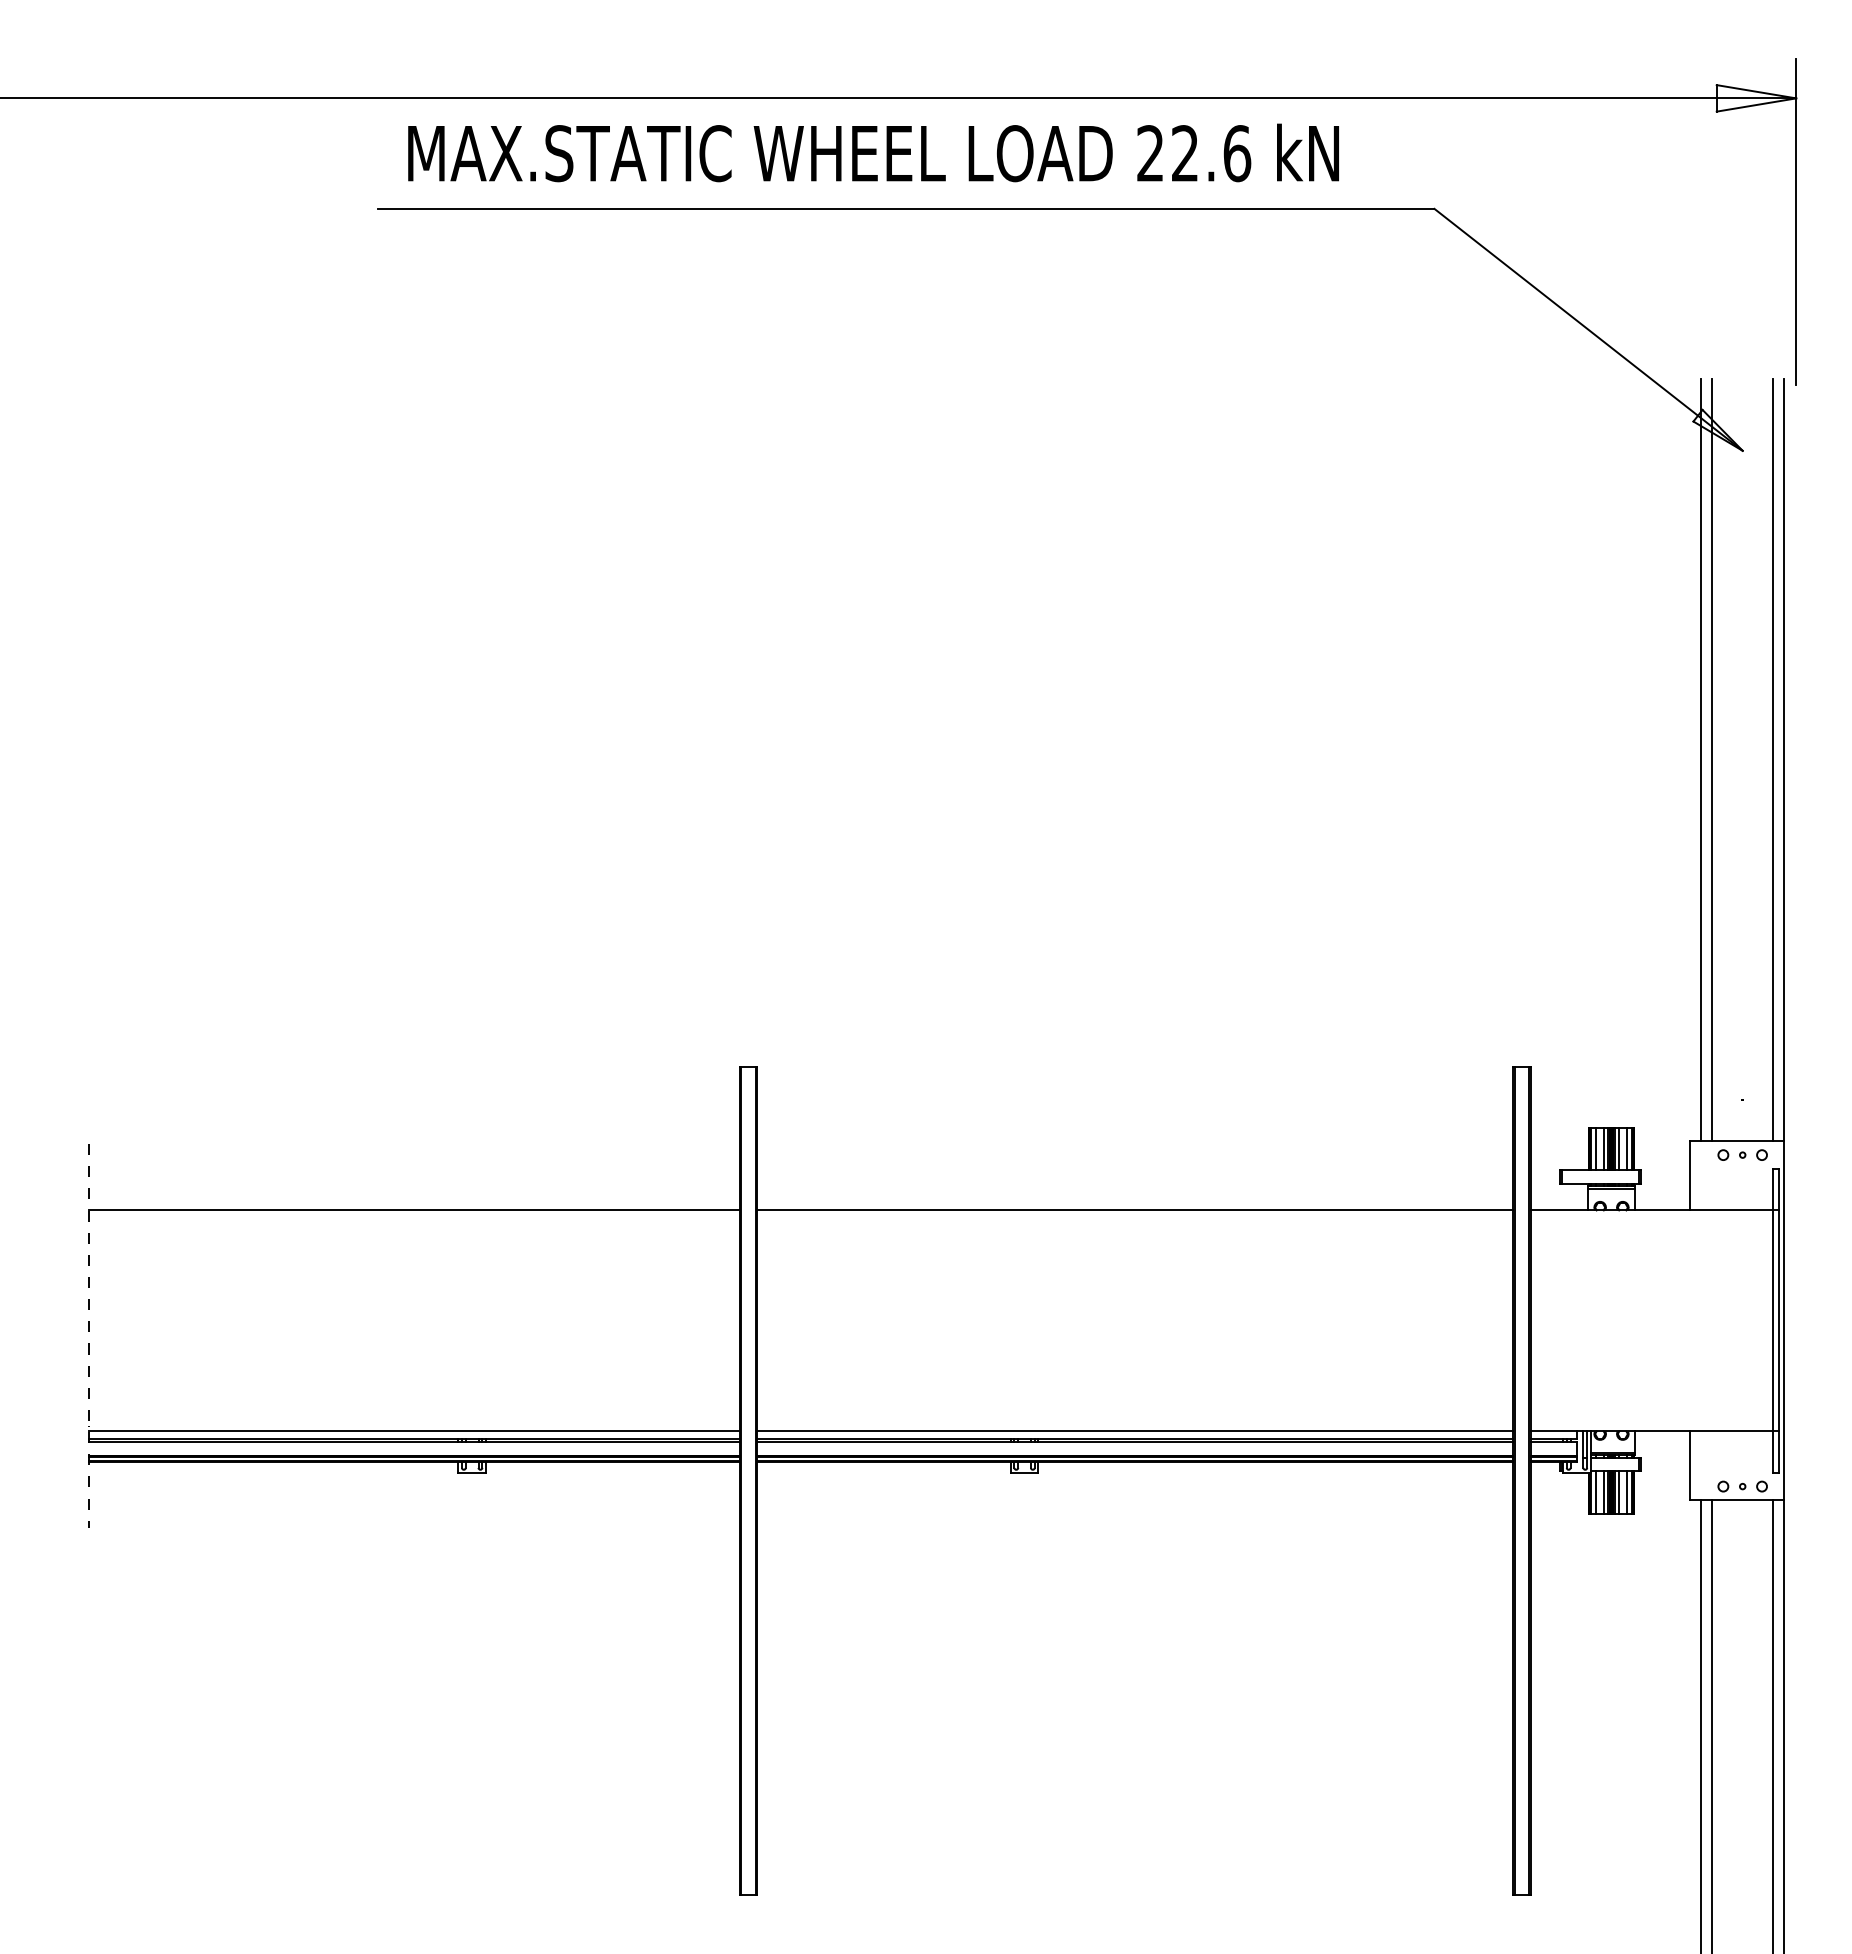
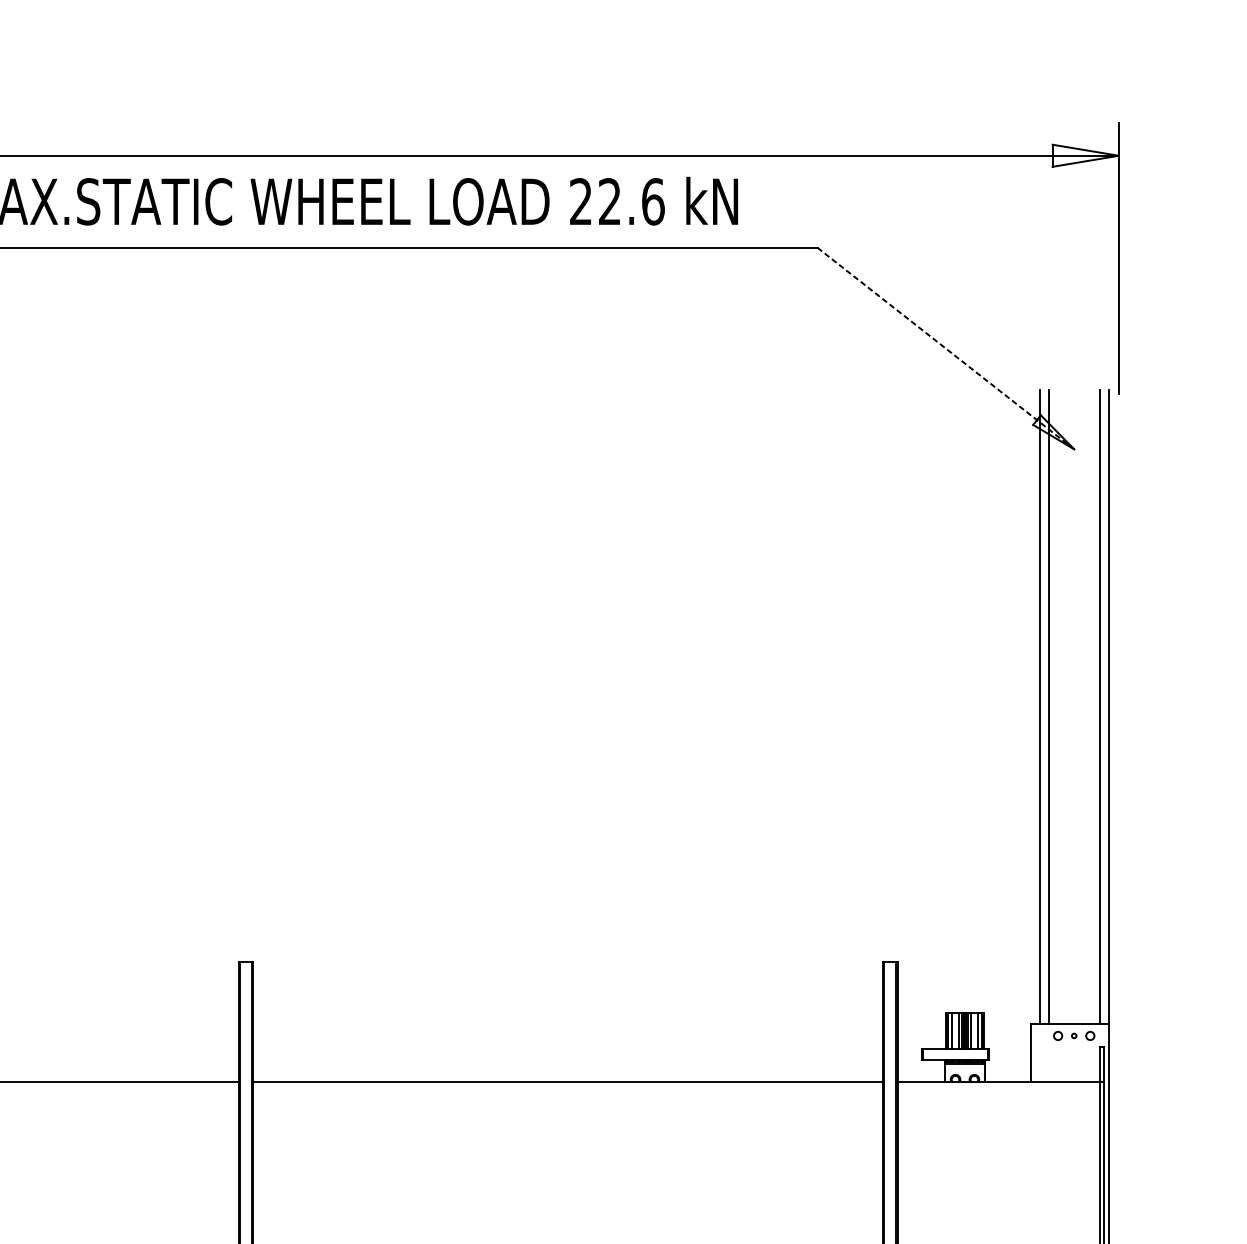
line: (1588, 329) -> (945, 348), solid -> dashed

